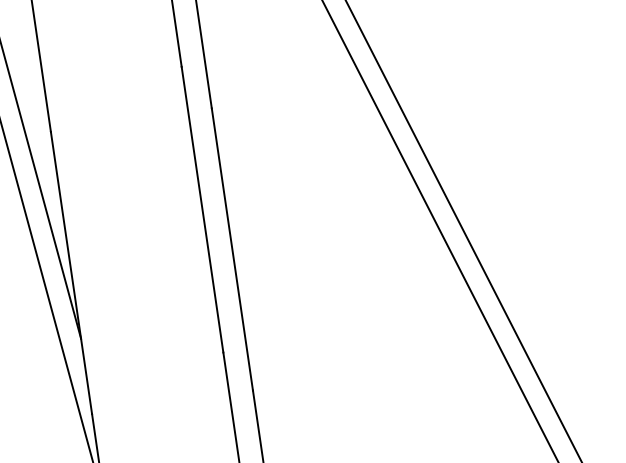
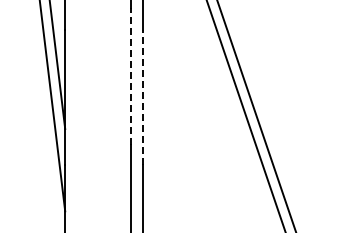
line: (203, 209) -> (131, 76), solid -> dashed
line: (232, 249) -> (142, 97), solid -> dashed

